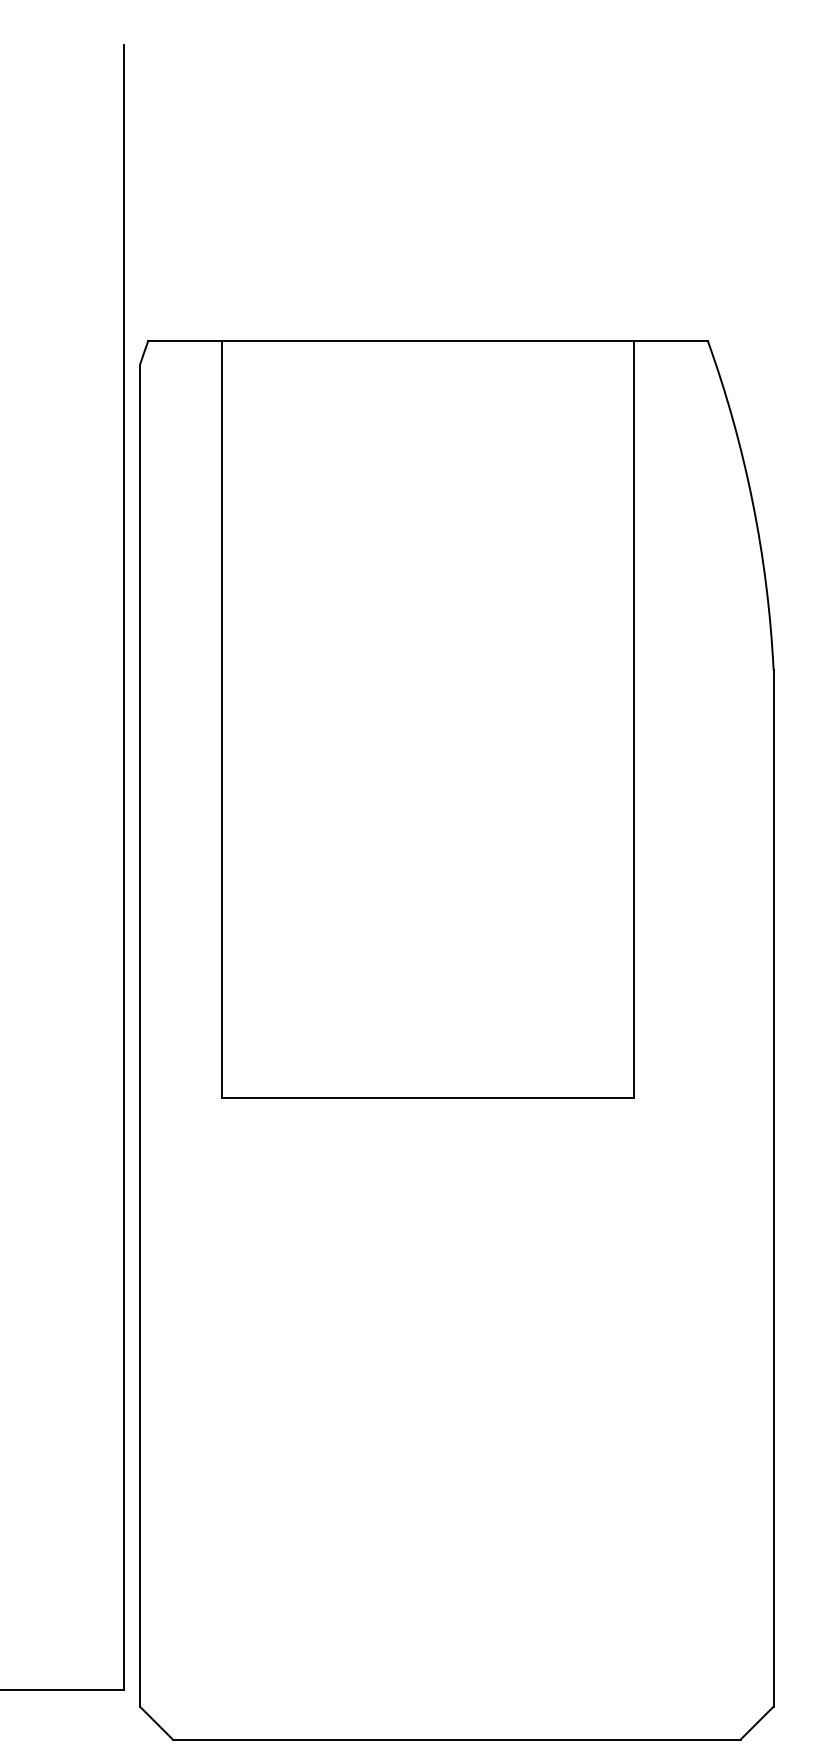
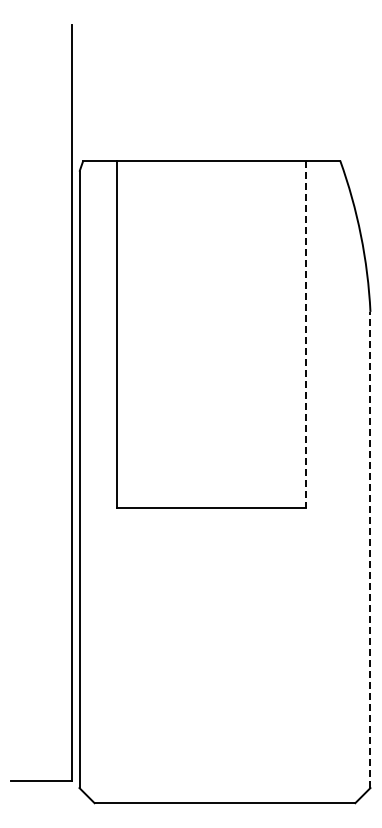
line: (634, 719) -> (306, 334), solid -> dashed
line: (773, 1187) -> (370, 549), solid -> dashed

